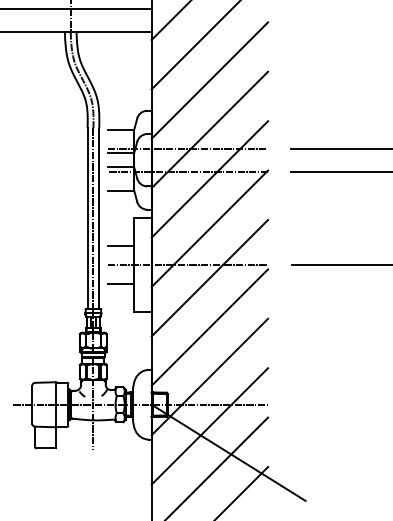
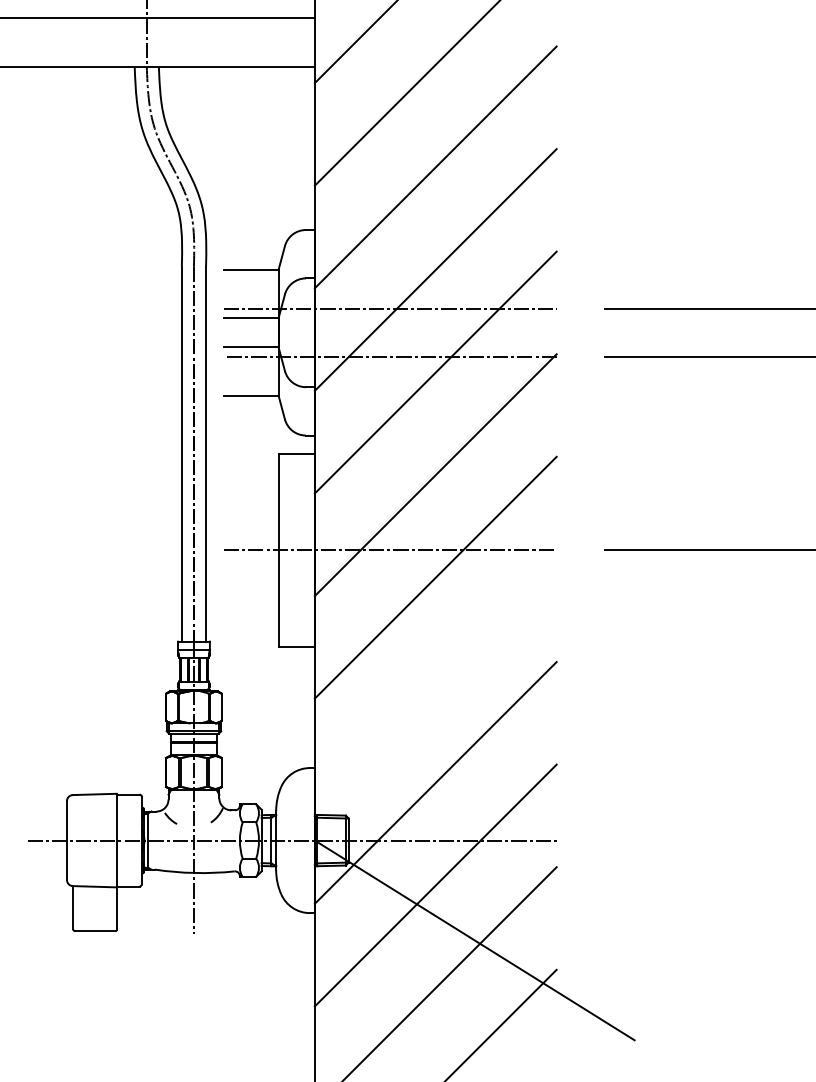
line: (120, 246) -> (250, 511), removed
line: (120, 283) -> (250, 588), removed
line: (209, 327) -> (434, 680), removed

